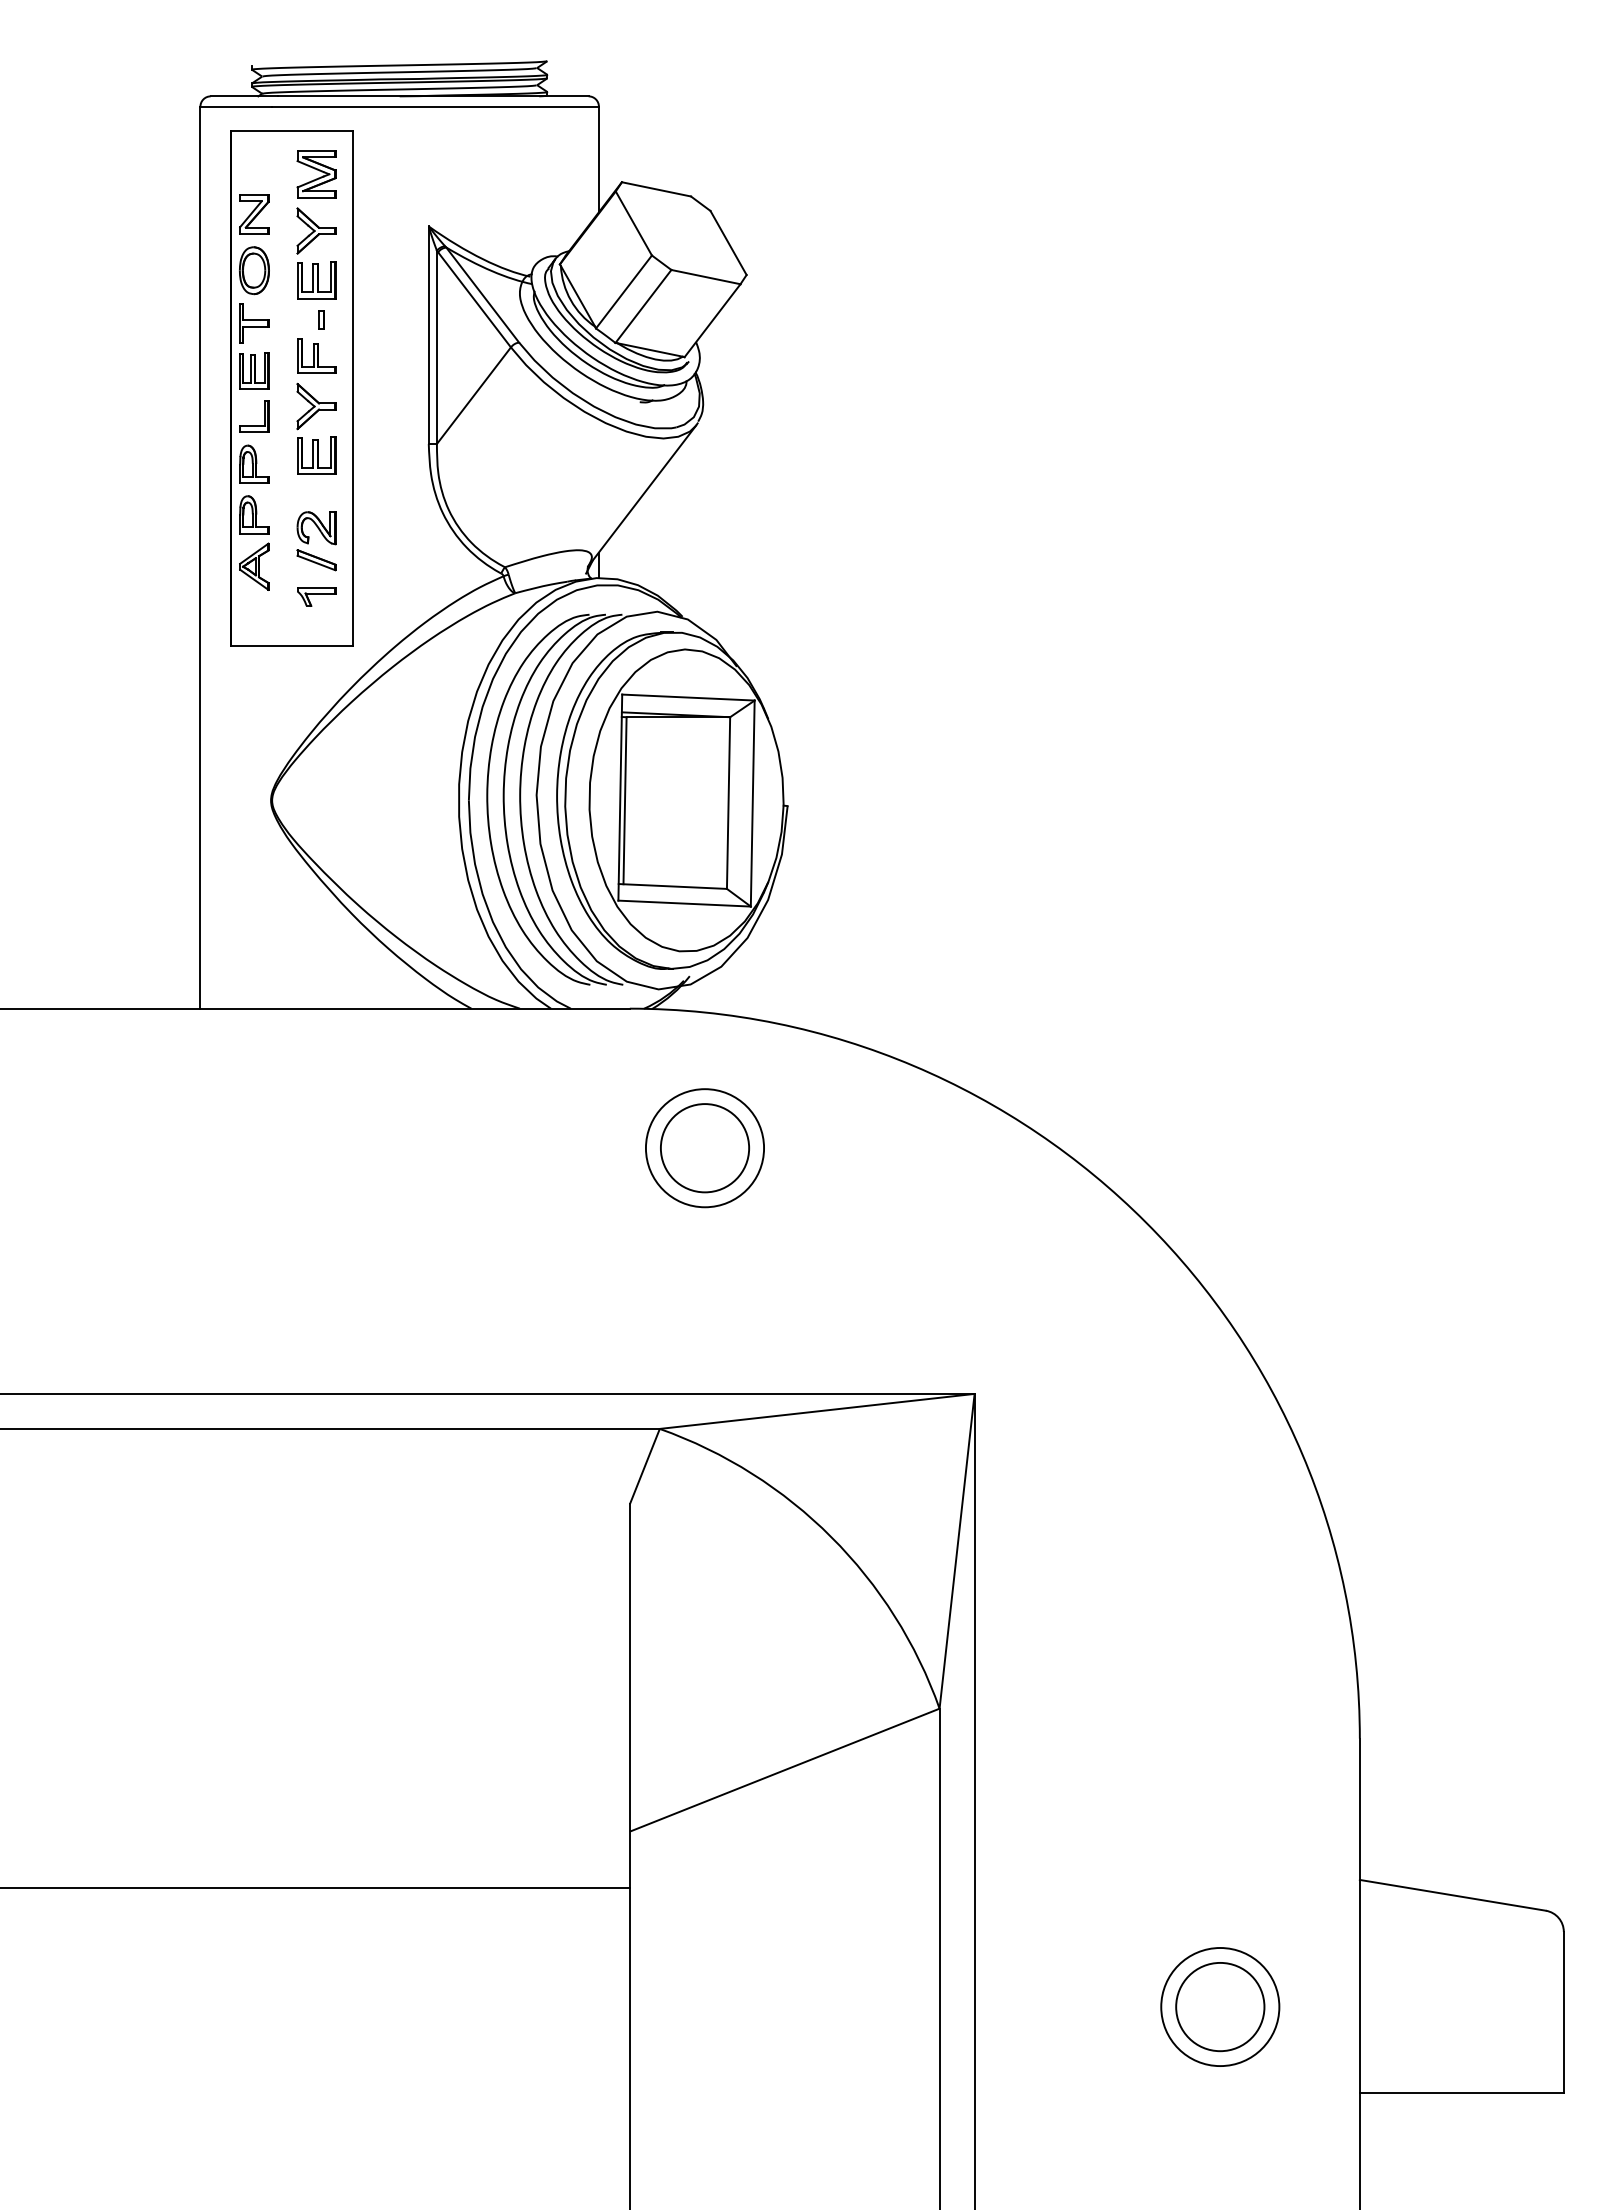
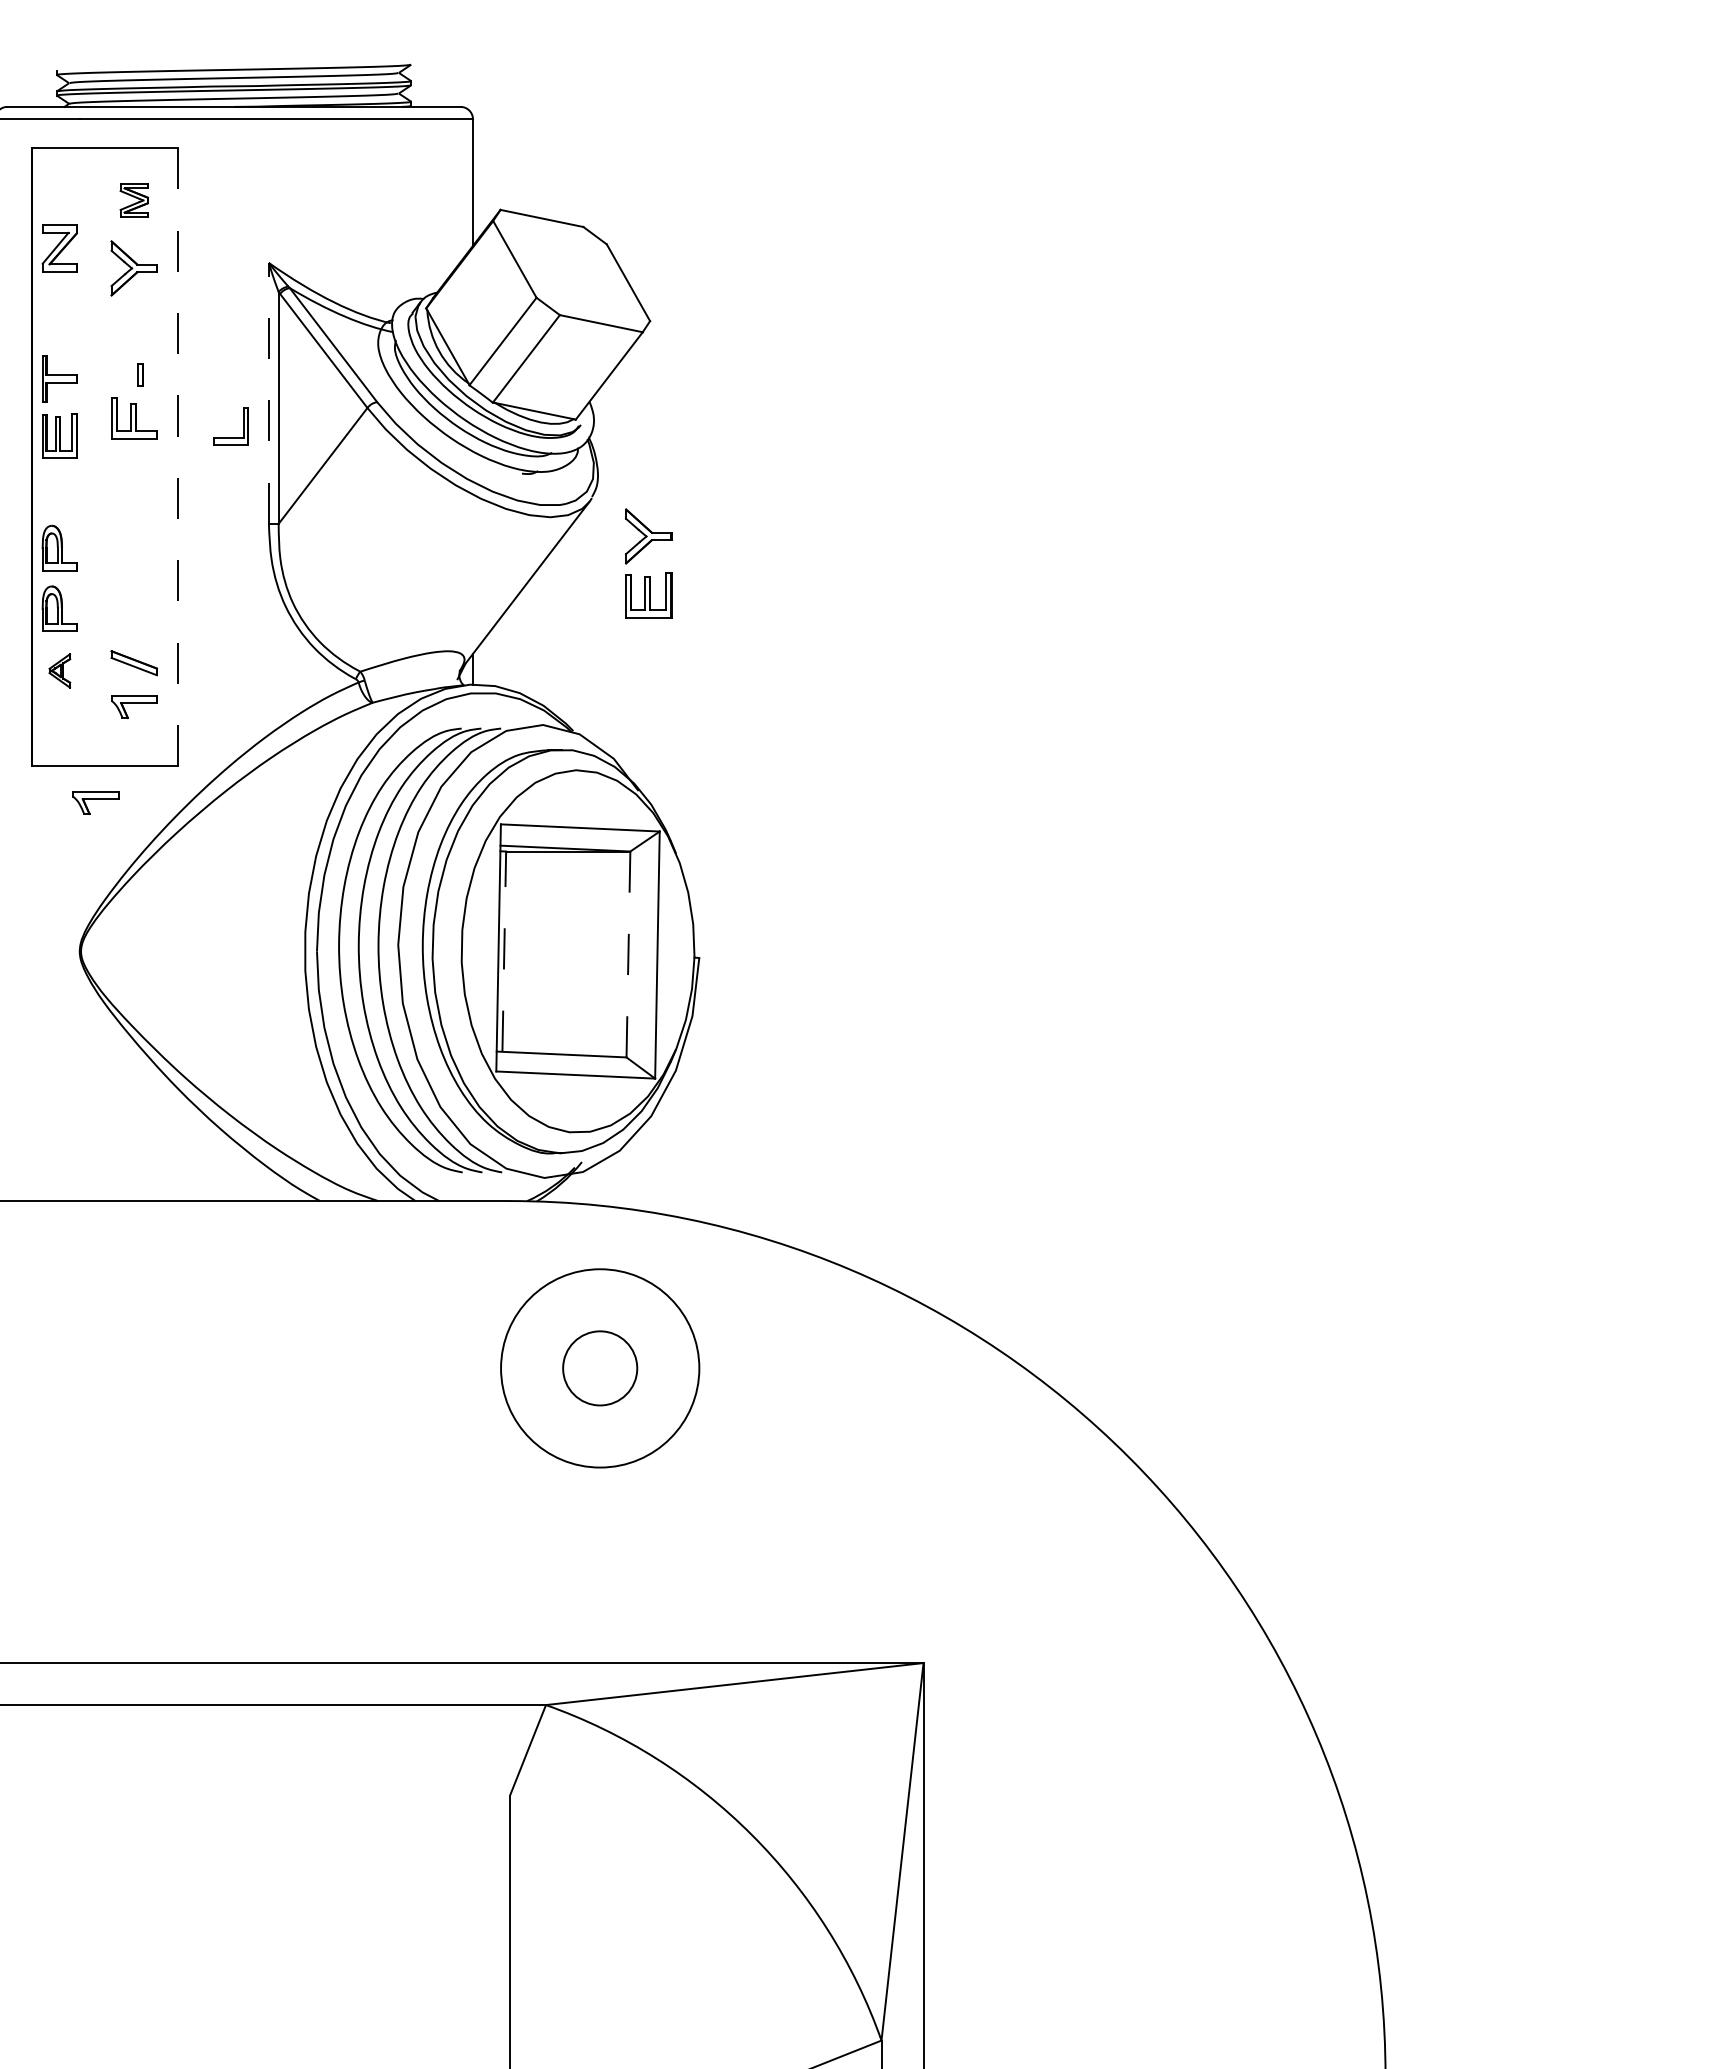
part: (316, 174) -> (134, 200), size x0.6
part: (254, 270) -> (59, 315), removed
part: (316, 280) -> (134, 327), removed
line: (428, 335) -> (268, 393), solid -> dashed
line: (353, 388) -> (178, 457), solid -> dashed
part: (254, 425) -> (231, 436), moved
part: (316, 439) -> (648, 576), moved
part: (316, 528) -> (134, 625), removed
part: (254, 566) -> (59, 670), size x0.6
part: (284, 676) -> (95, 802), added
line: (625, 800) -> (504, 951), solid -> dashed
line: (728, 803) -> (628, 954), solid -> dashed
circle: (704, 1148) -> (599, 1368), size x0.7
circle: (704, 1148) -> (599, 1368), size x1.4

